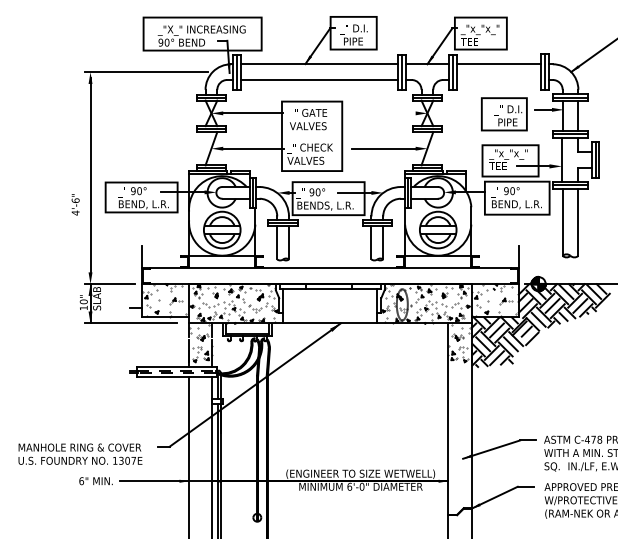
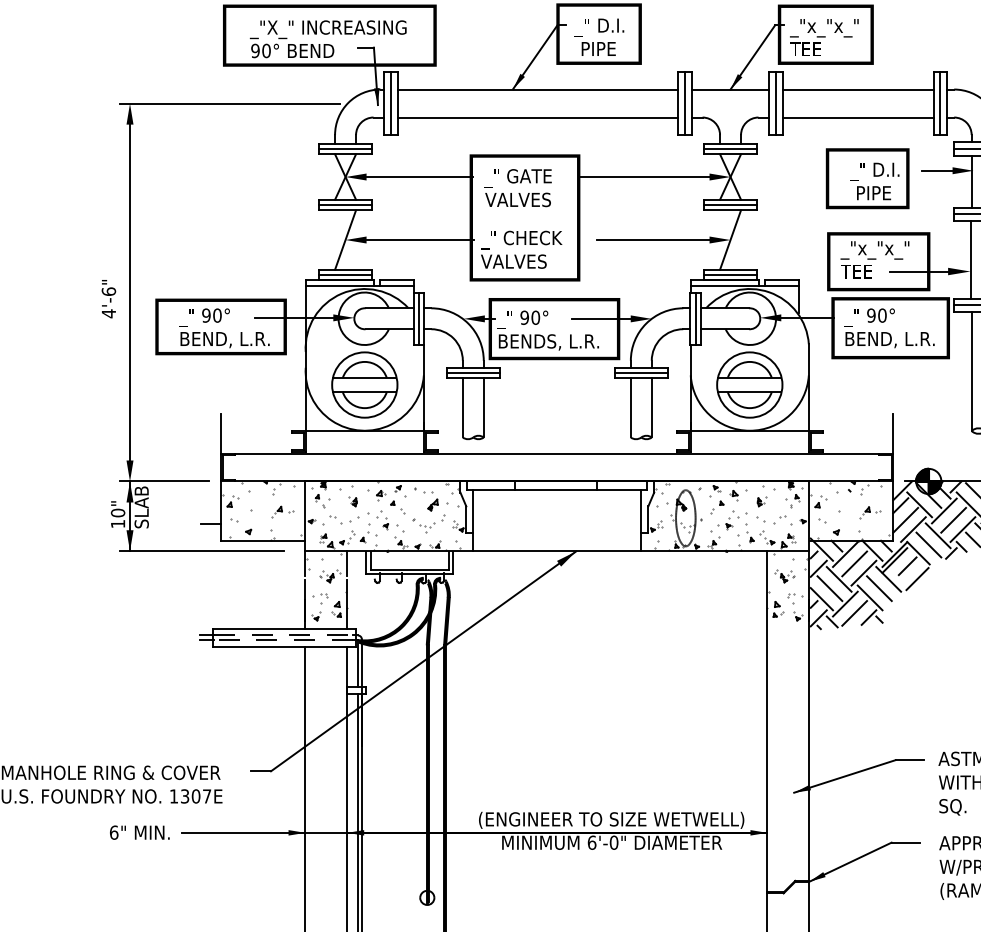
line: (498, 80) -> (857, 118), added
line: (379, 113) -> (645, 177), added
text: (75, 204) -> (108, 298), moved

